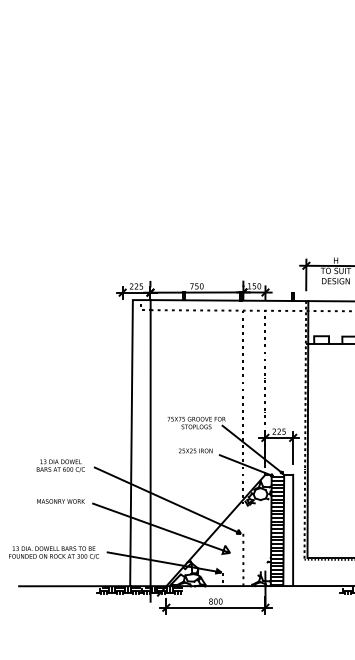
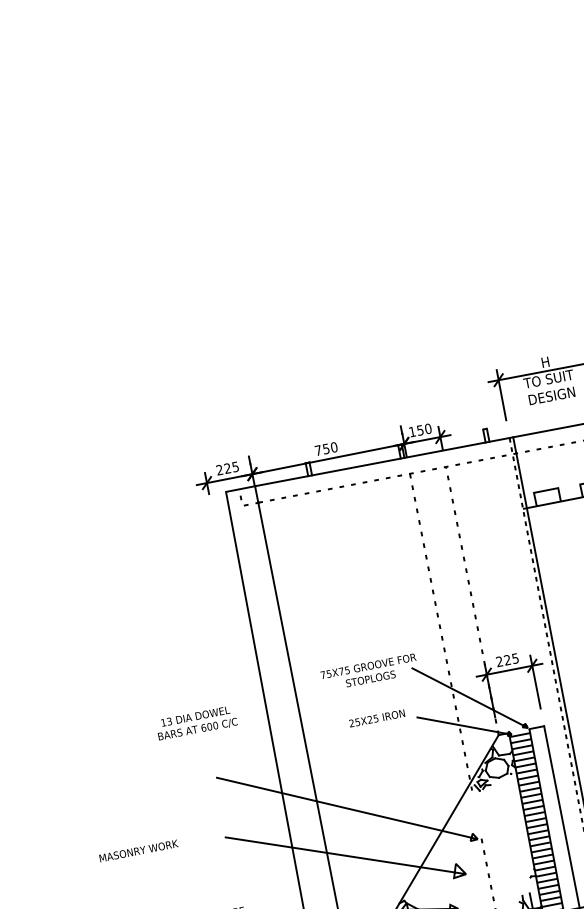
text: (60, 465) -> (195, 722), moved
text: (60, 501) -> (137, 851), moved

